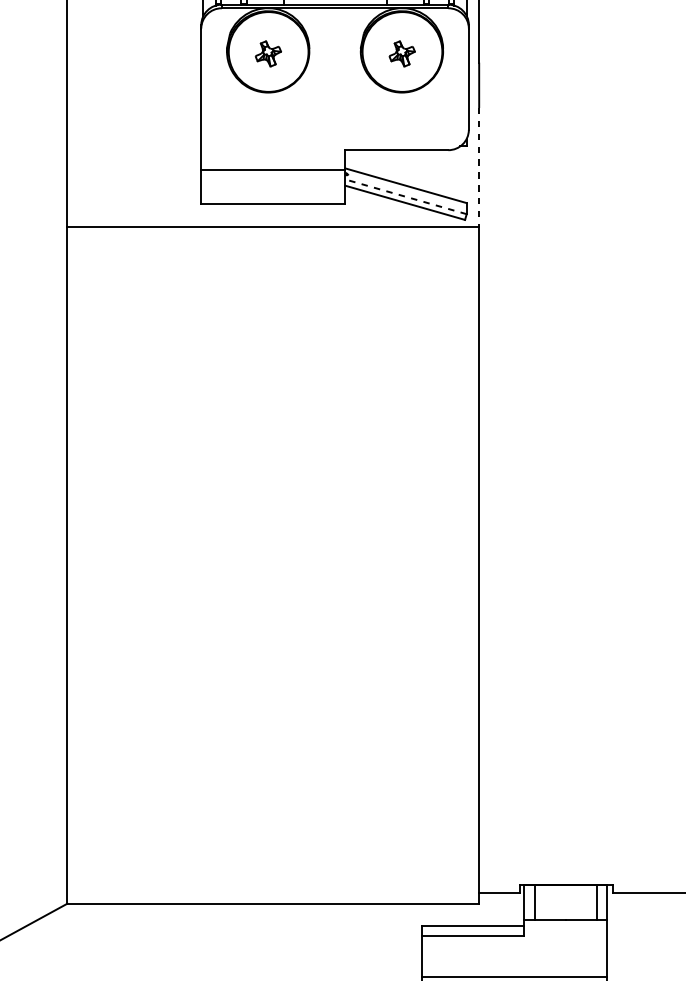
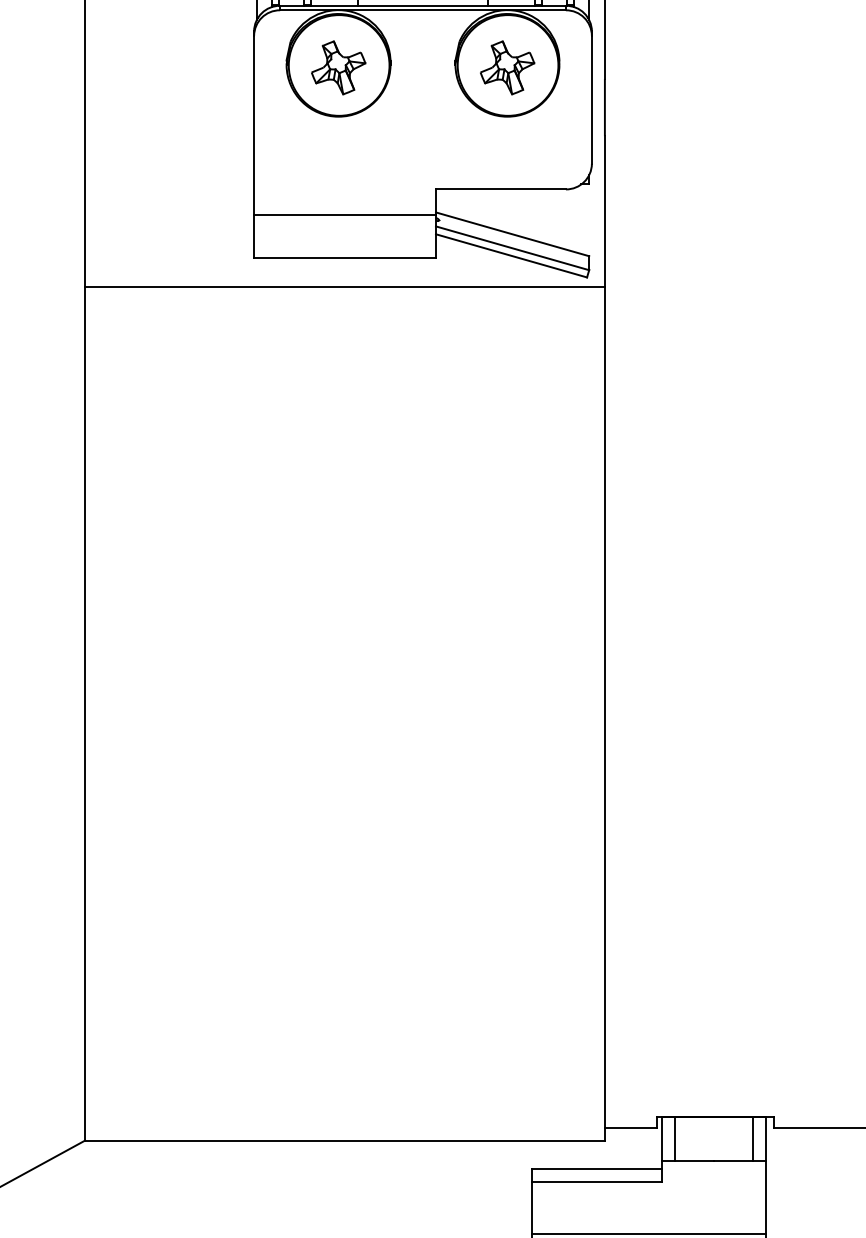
part: (268, 53) -> (338, 67), size x1.67
part: (402, 53) -> (507, 67), size x1.67
line: (478, 167) -> (604, 211), dashed -> solid
line: (405, 196) -> (512, 248), dashed -> solid

